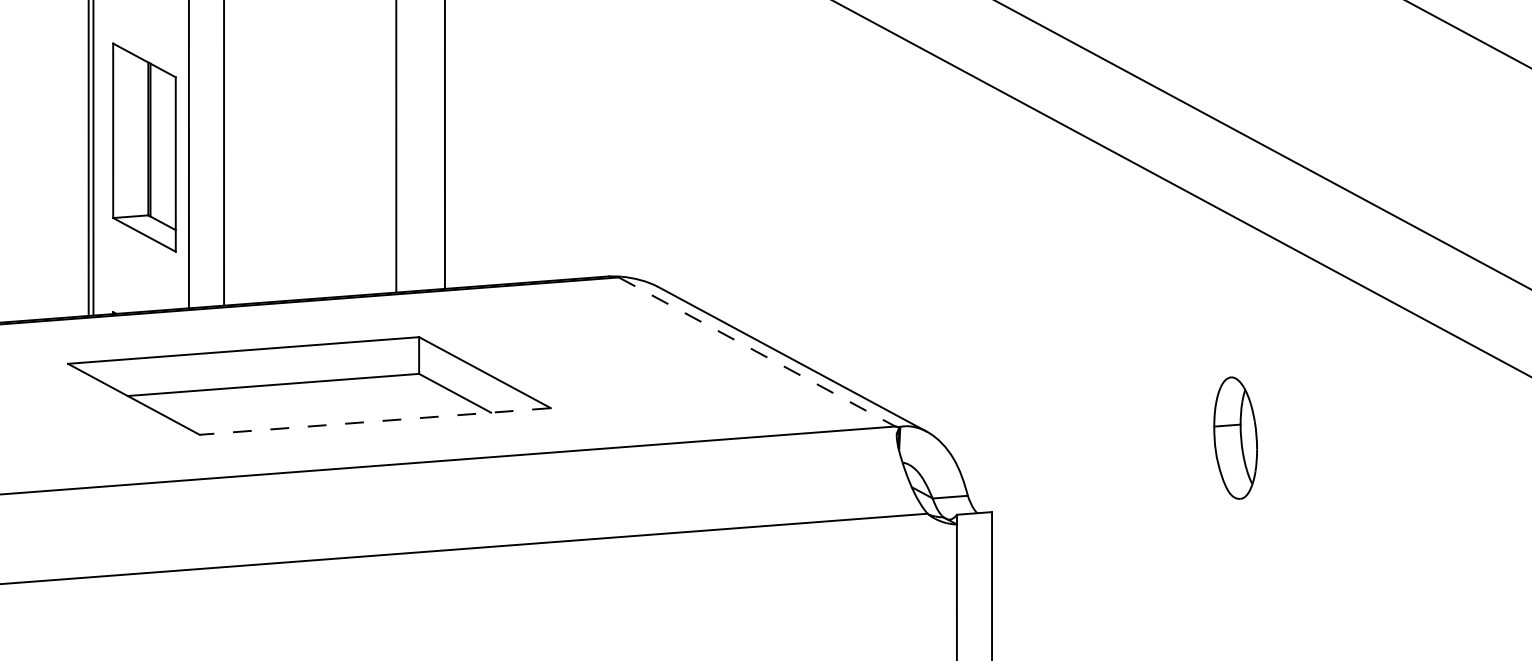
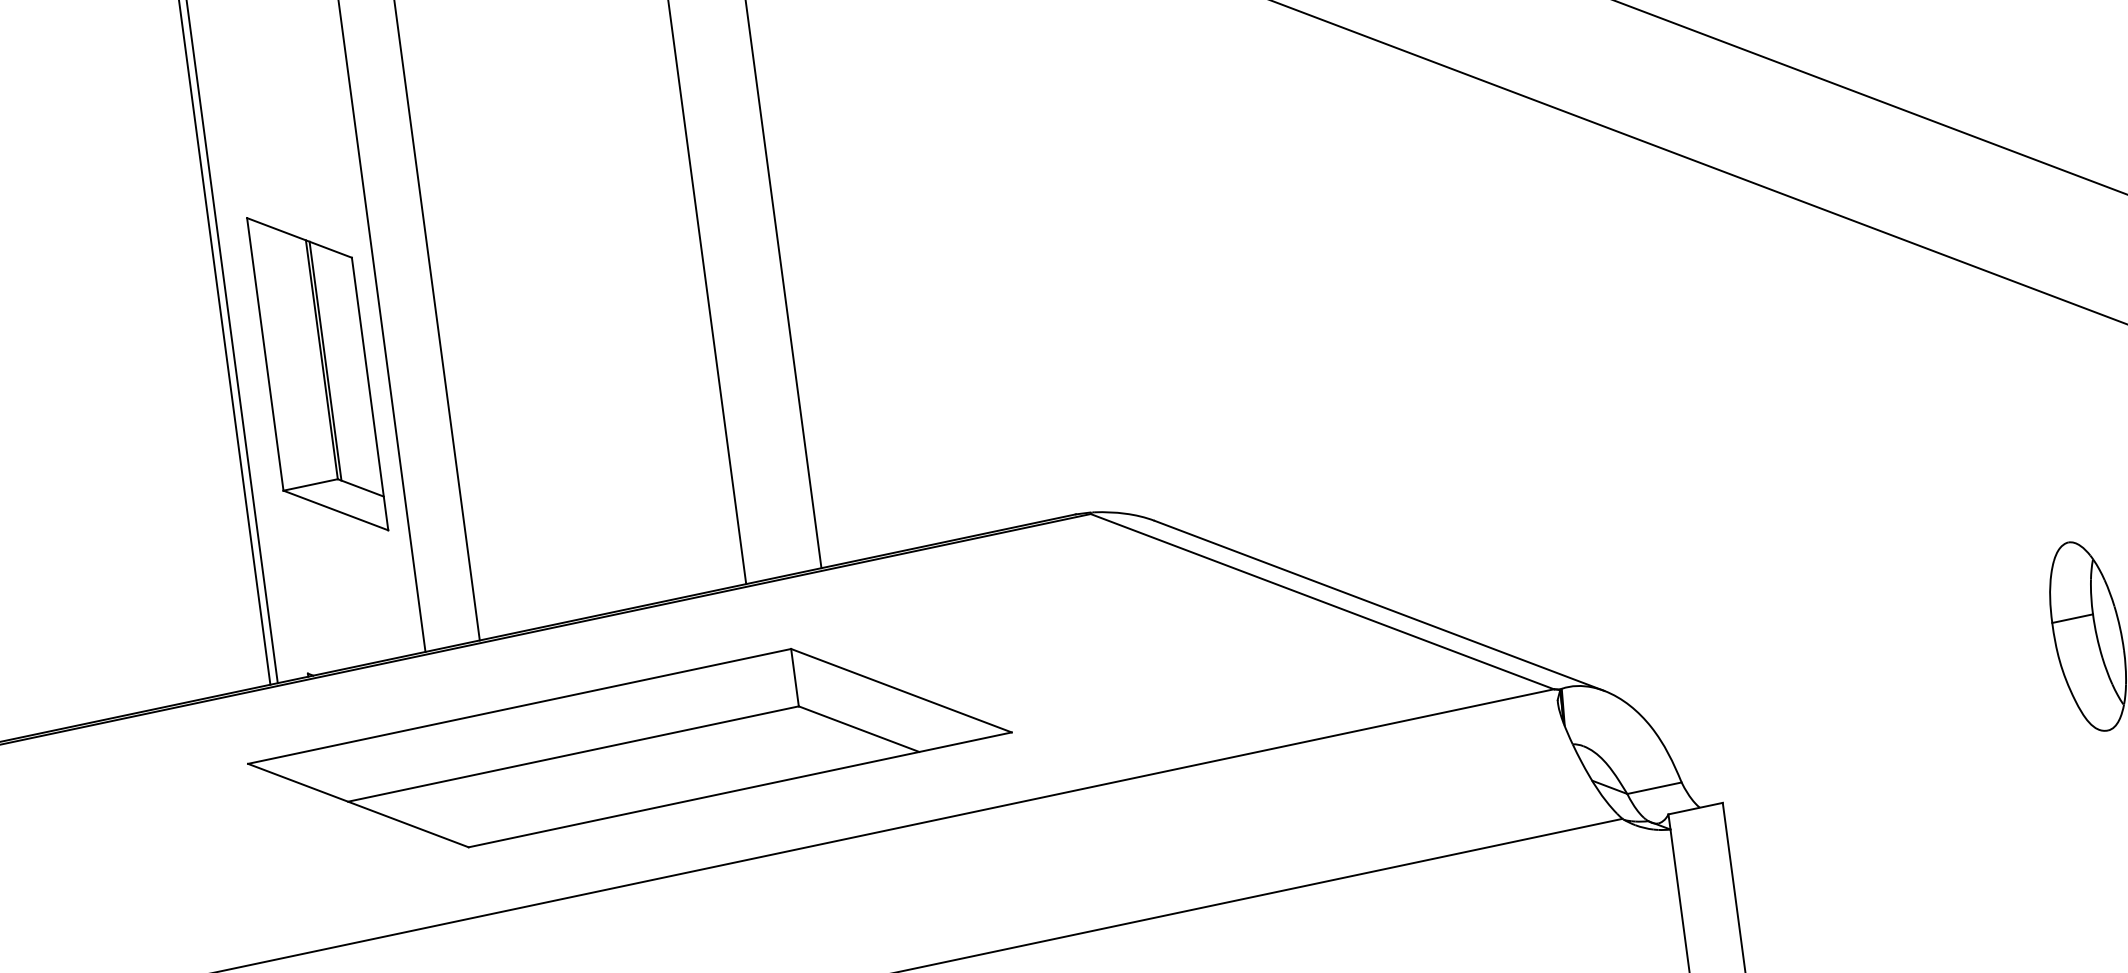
part: (144, 147) -> (317, 373), moved
line: (757, 352) -> (1323, 602), dashed -> solid
line: (374, 421) -> (738, 790), dashed -> solid

